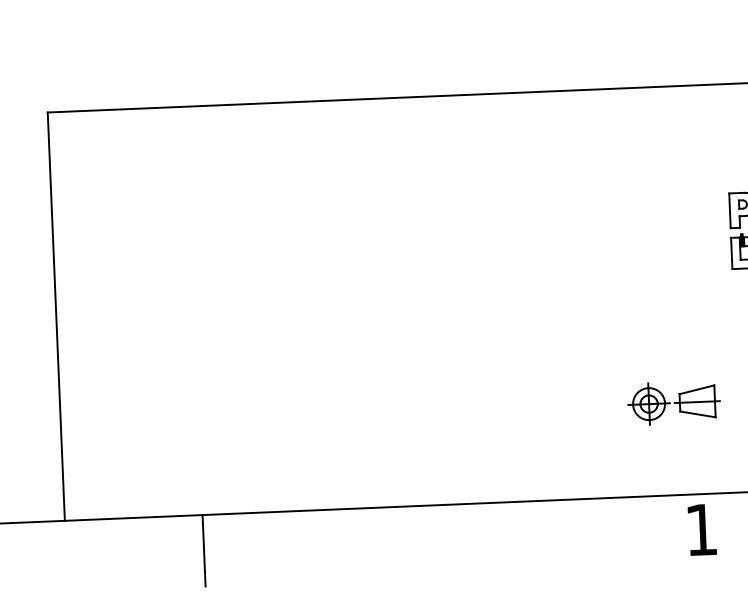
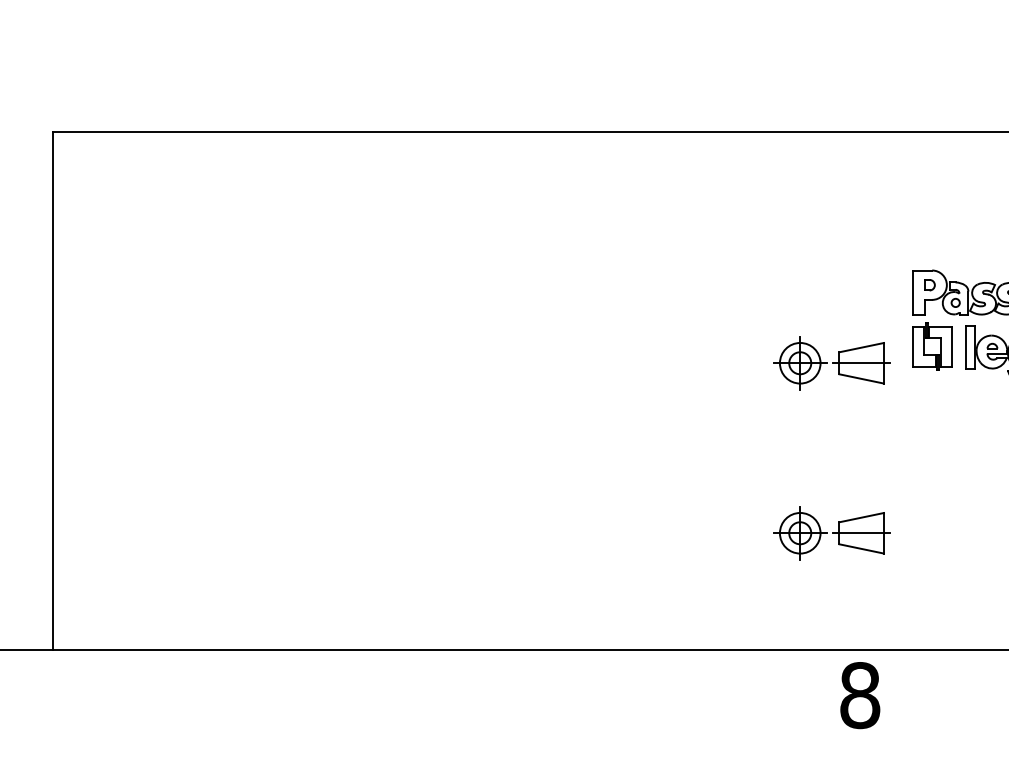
part: (668, 269) -> (831, 363), added
text: (701, 529) -> (860, 695), 1 -> 8
line: (204, 550) -> (228, 695), removed

